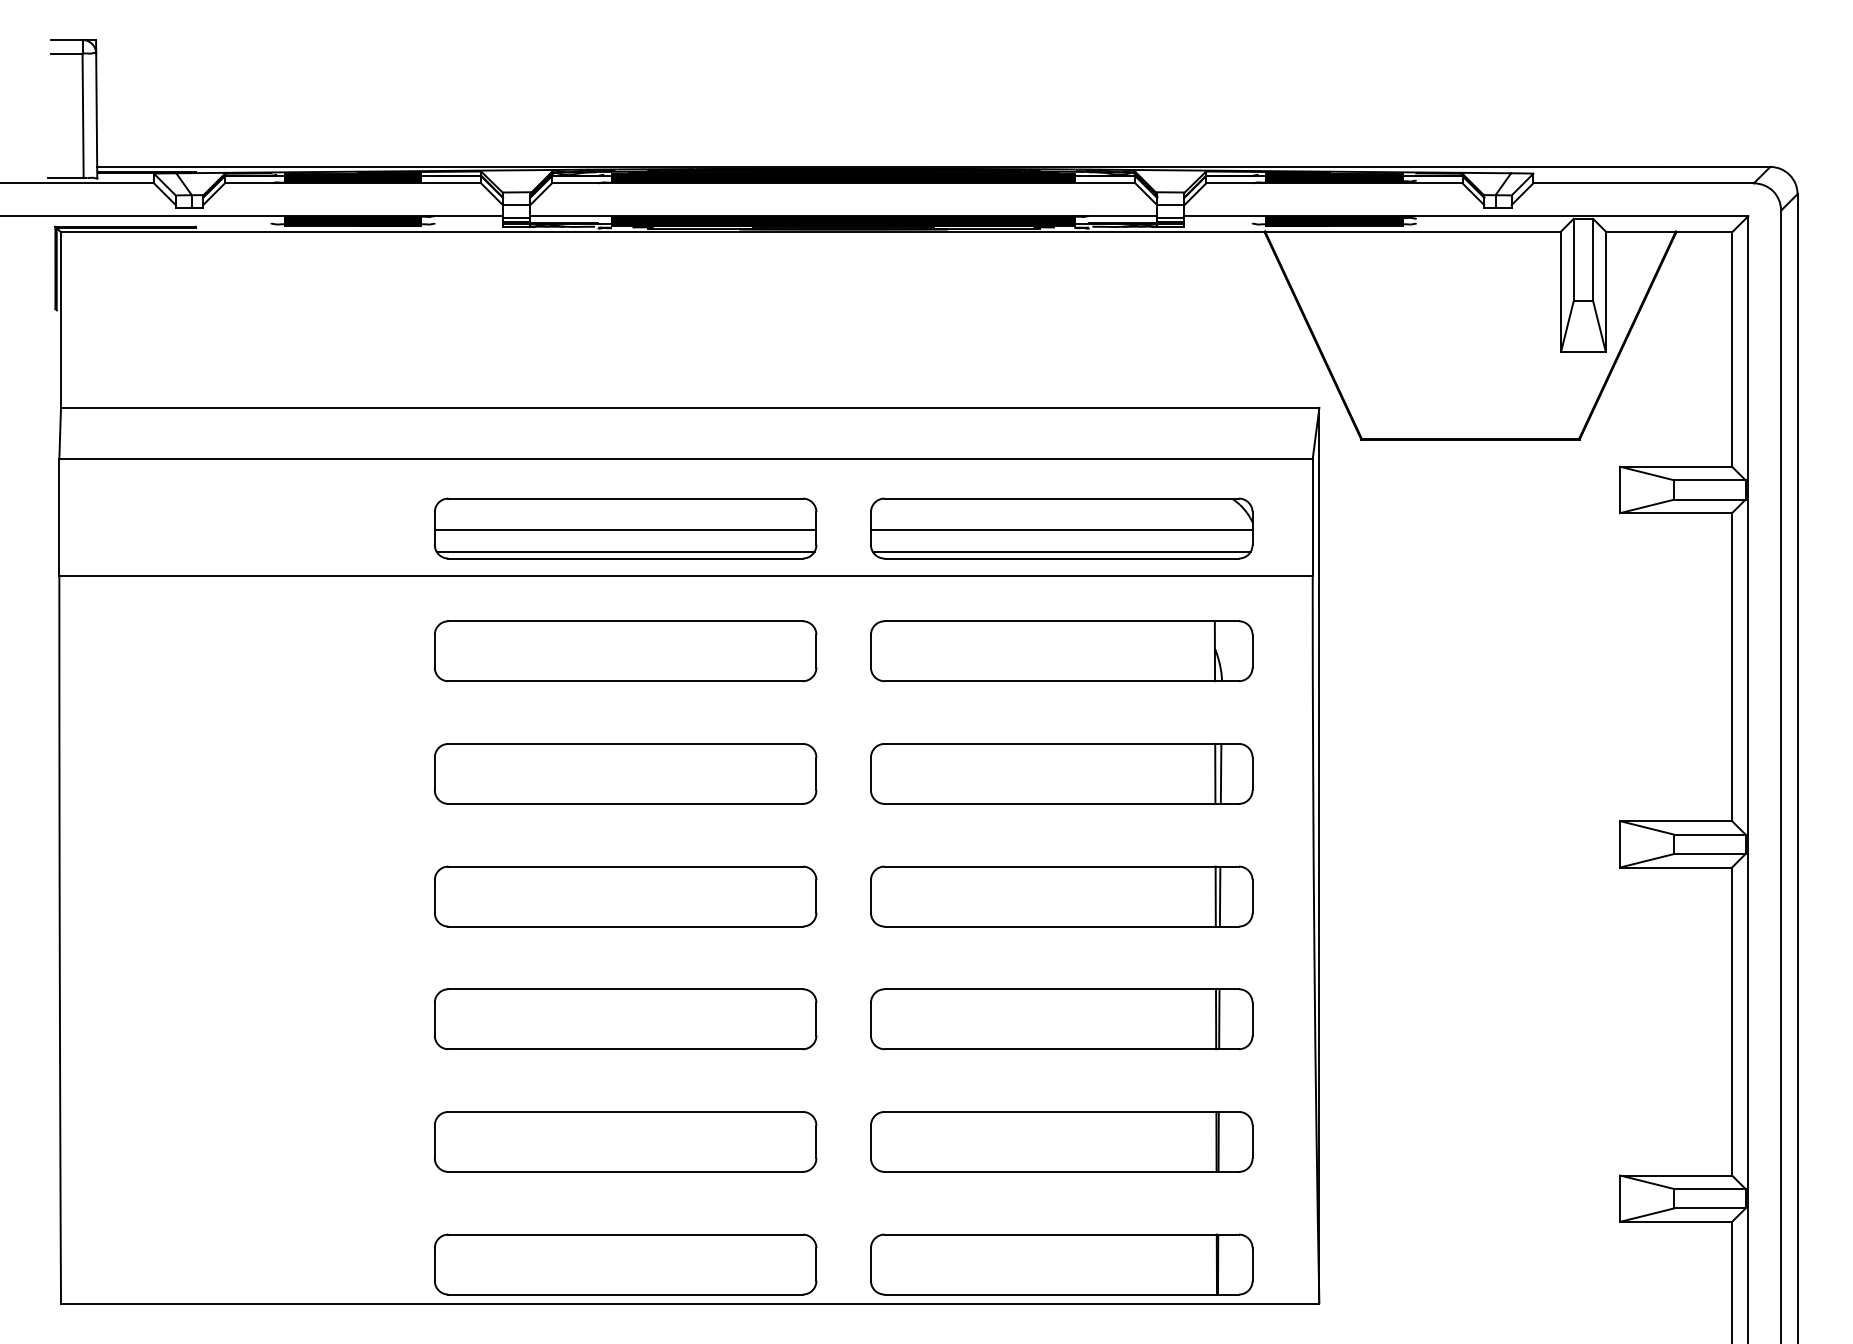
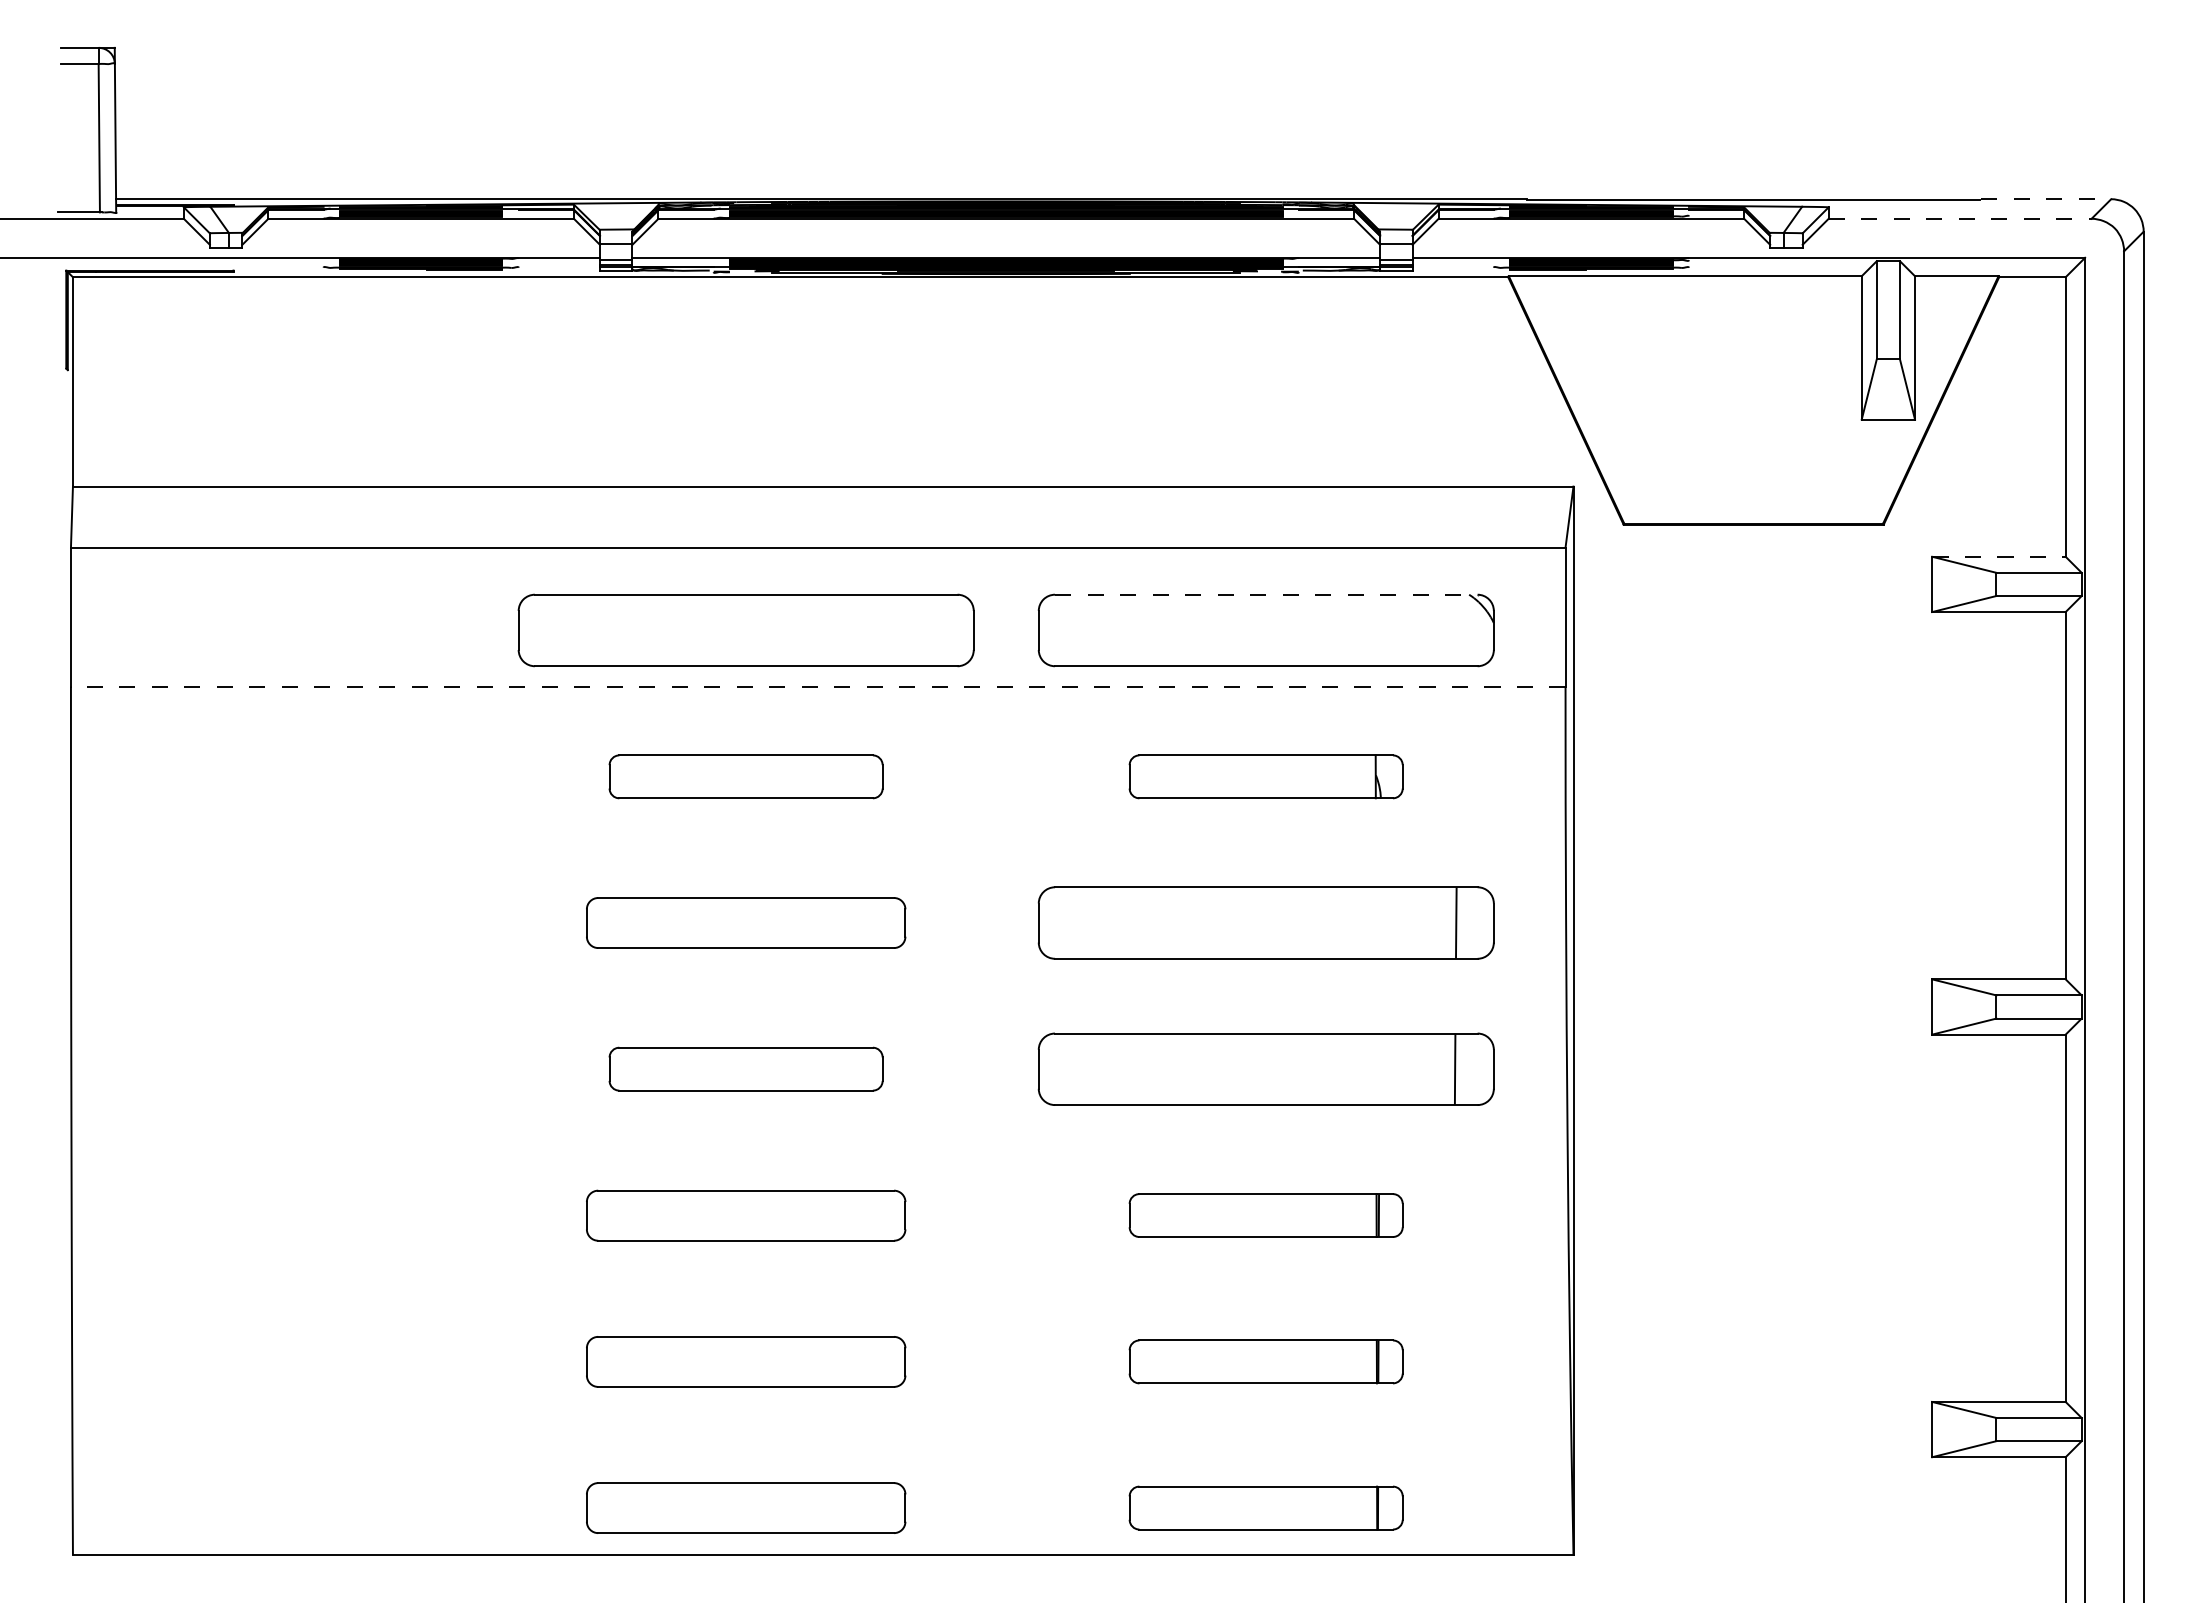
line: (1716, 167) -> (2046, 199), solid -> dashed
line: (1643, 183) -> (1960, 218), solid -> dashed
line: (1675, 466) -> (1998, 556), solid -> dashed
line: (1061, 498) -> (1266, 594), solid -> dashed
line: (625, 529) -> (745, 631), removed
line: (1061, 529) -> (1265, 631), removed
line: (625, 552) -> (746, 658), removed
line: (1061, 552) -> (1266, 658), removed
line: (685, 575) -> (817, 686), solid -> dashed
part: (625, 651) -> (745, 776), size x0.6
part: (1061, 651) -> (1265, 776), size x0.6
part: (625, 773) -> (745, 922), size x0.7
line: (1215, 773) -> (1449, 922), removed
part: (625, 895) -> (745, 1068), size x0.6
line: (1215, 896) -> (1449, 1069), removed
part: (625, 1019) -> (745, 1215), size x0.7
part: (1061, 1019) -> (1265, 1215), size x0.6
part: (625, 1141) -> (745, 1361), size x0.7
part: (1061, 1141) -> (1265, 1361), size x0.6
part: (625, 1264) -> (745, 1507), size x0.7
part: (1061, 1264) -> (1265, 1507), size x0.6

